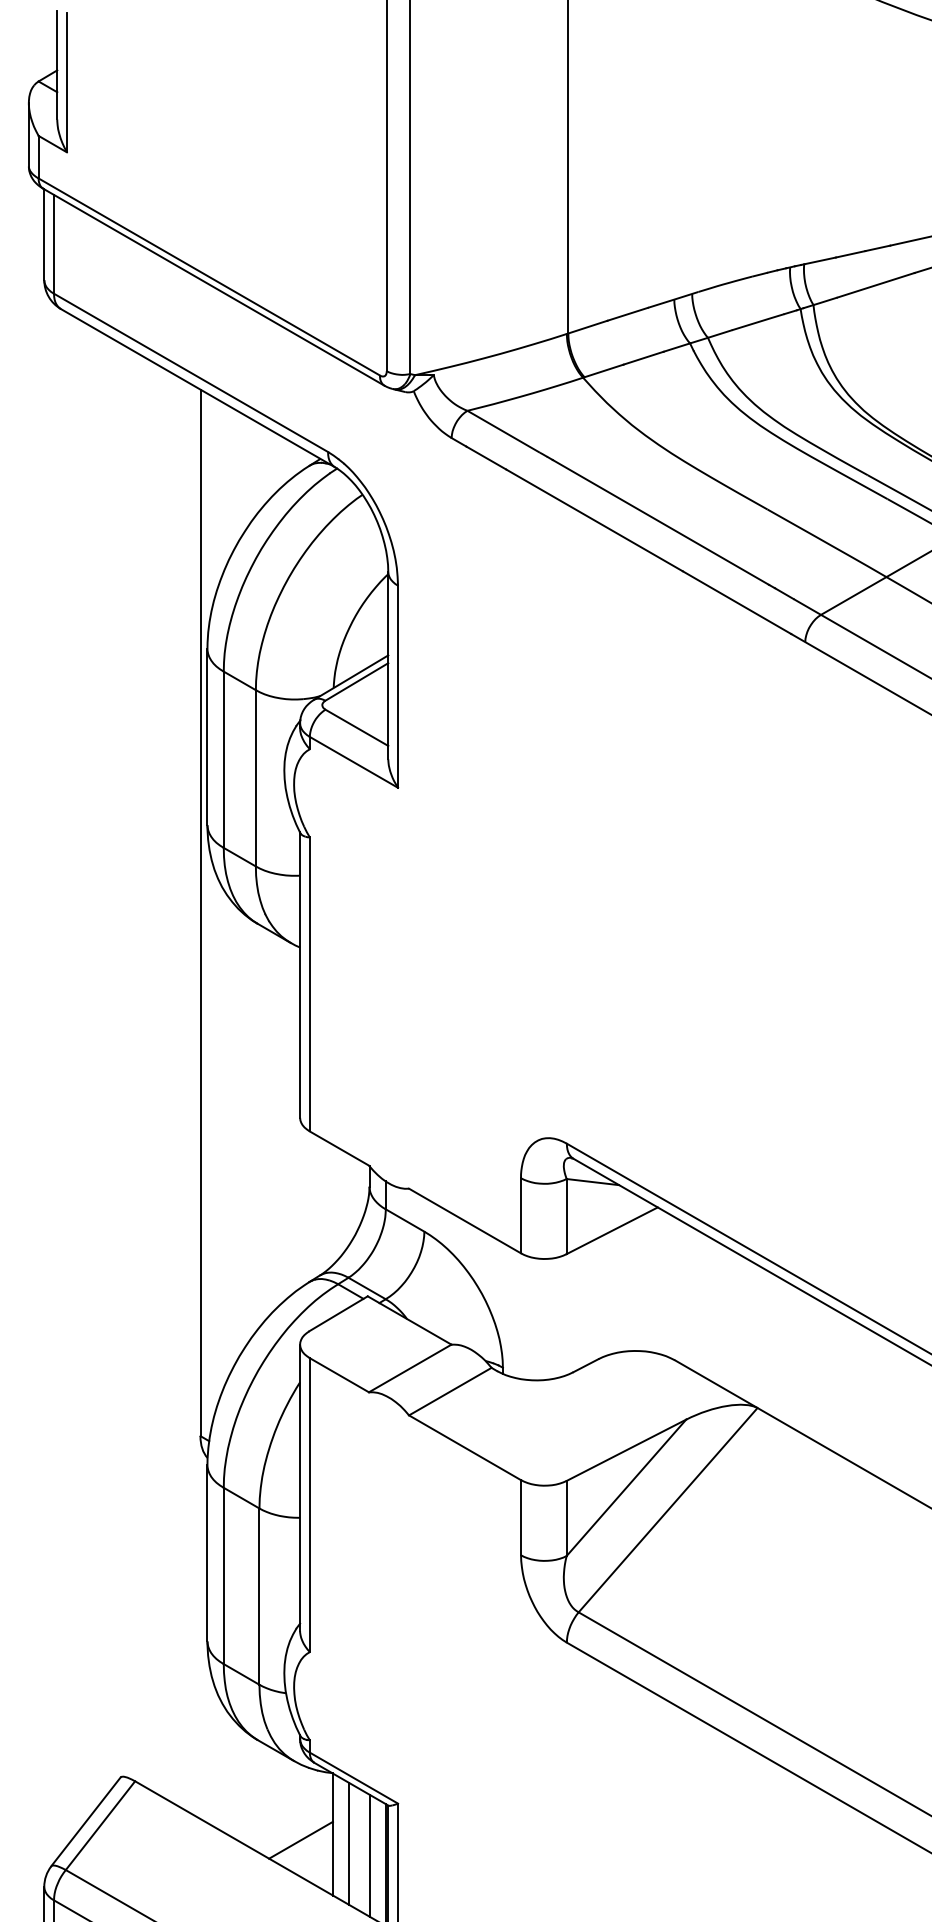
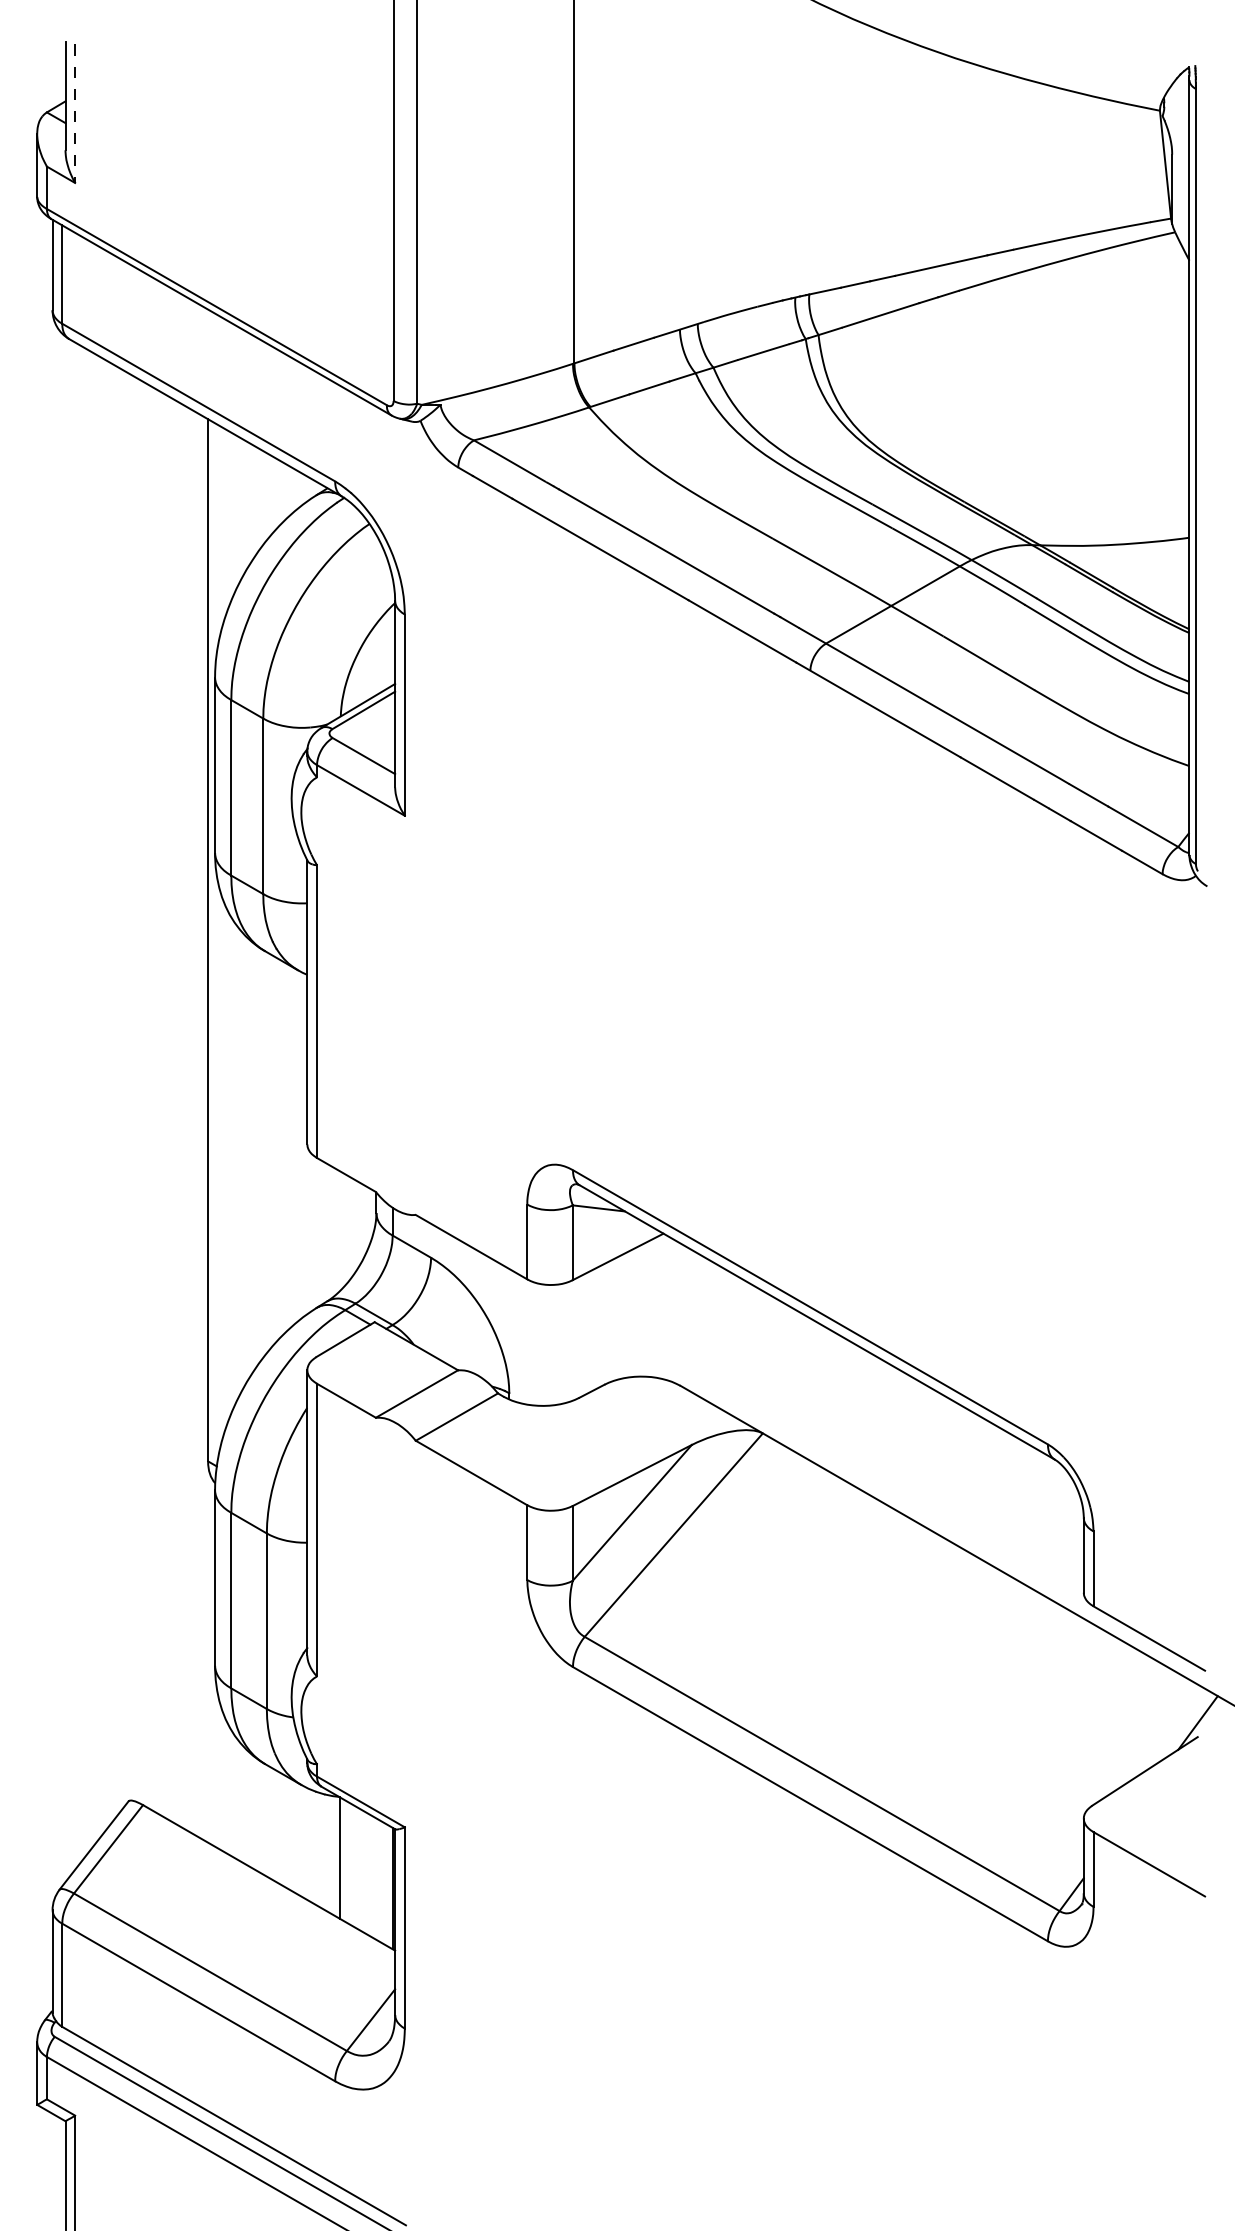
line: (67, 83) -> (75, 114), solid -> dashed
line: (301, 1839) -> (308, 1863), removed
line: (349, 1843) -> (356, 1867), removed
line: (369, 1854) -> (376, 1878), removed

